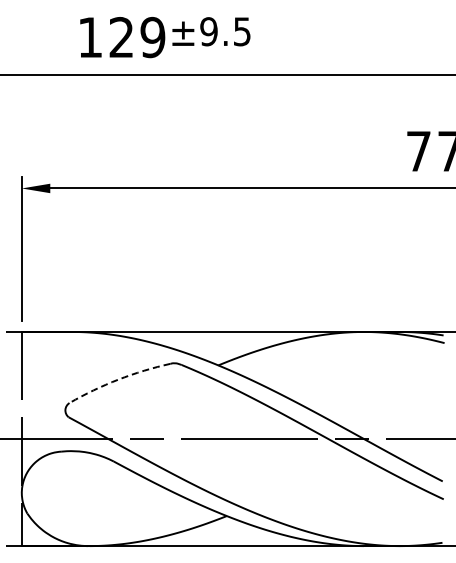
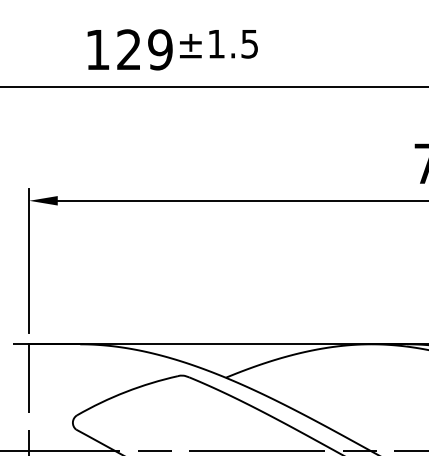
text: (208, 31) -> (215, 43), ±9.5 -> ±1.5
arc: (118, 379) -> (125, 391), dashed -> solid

